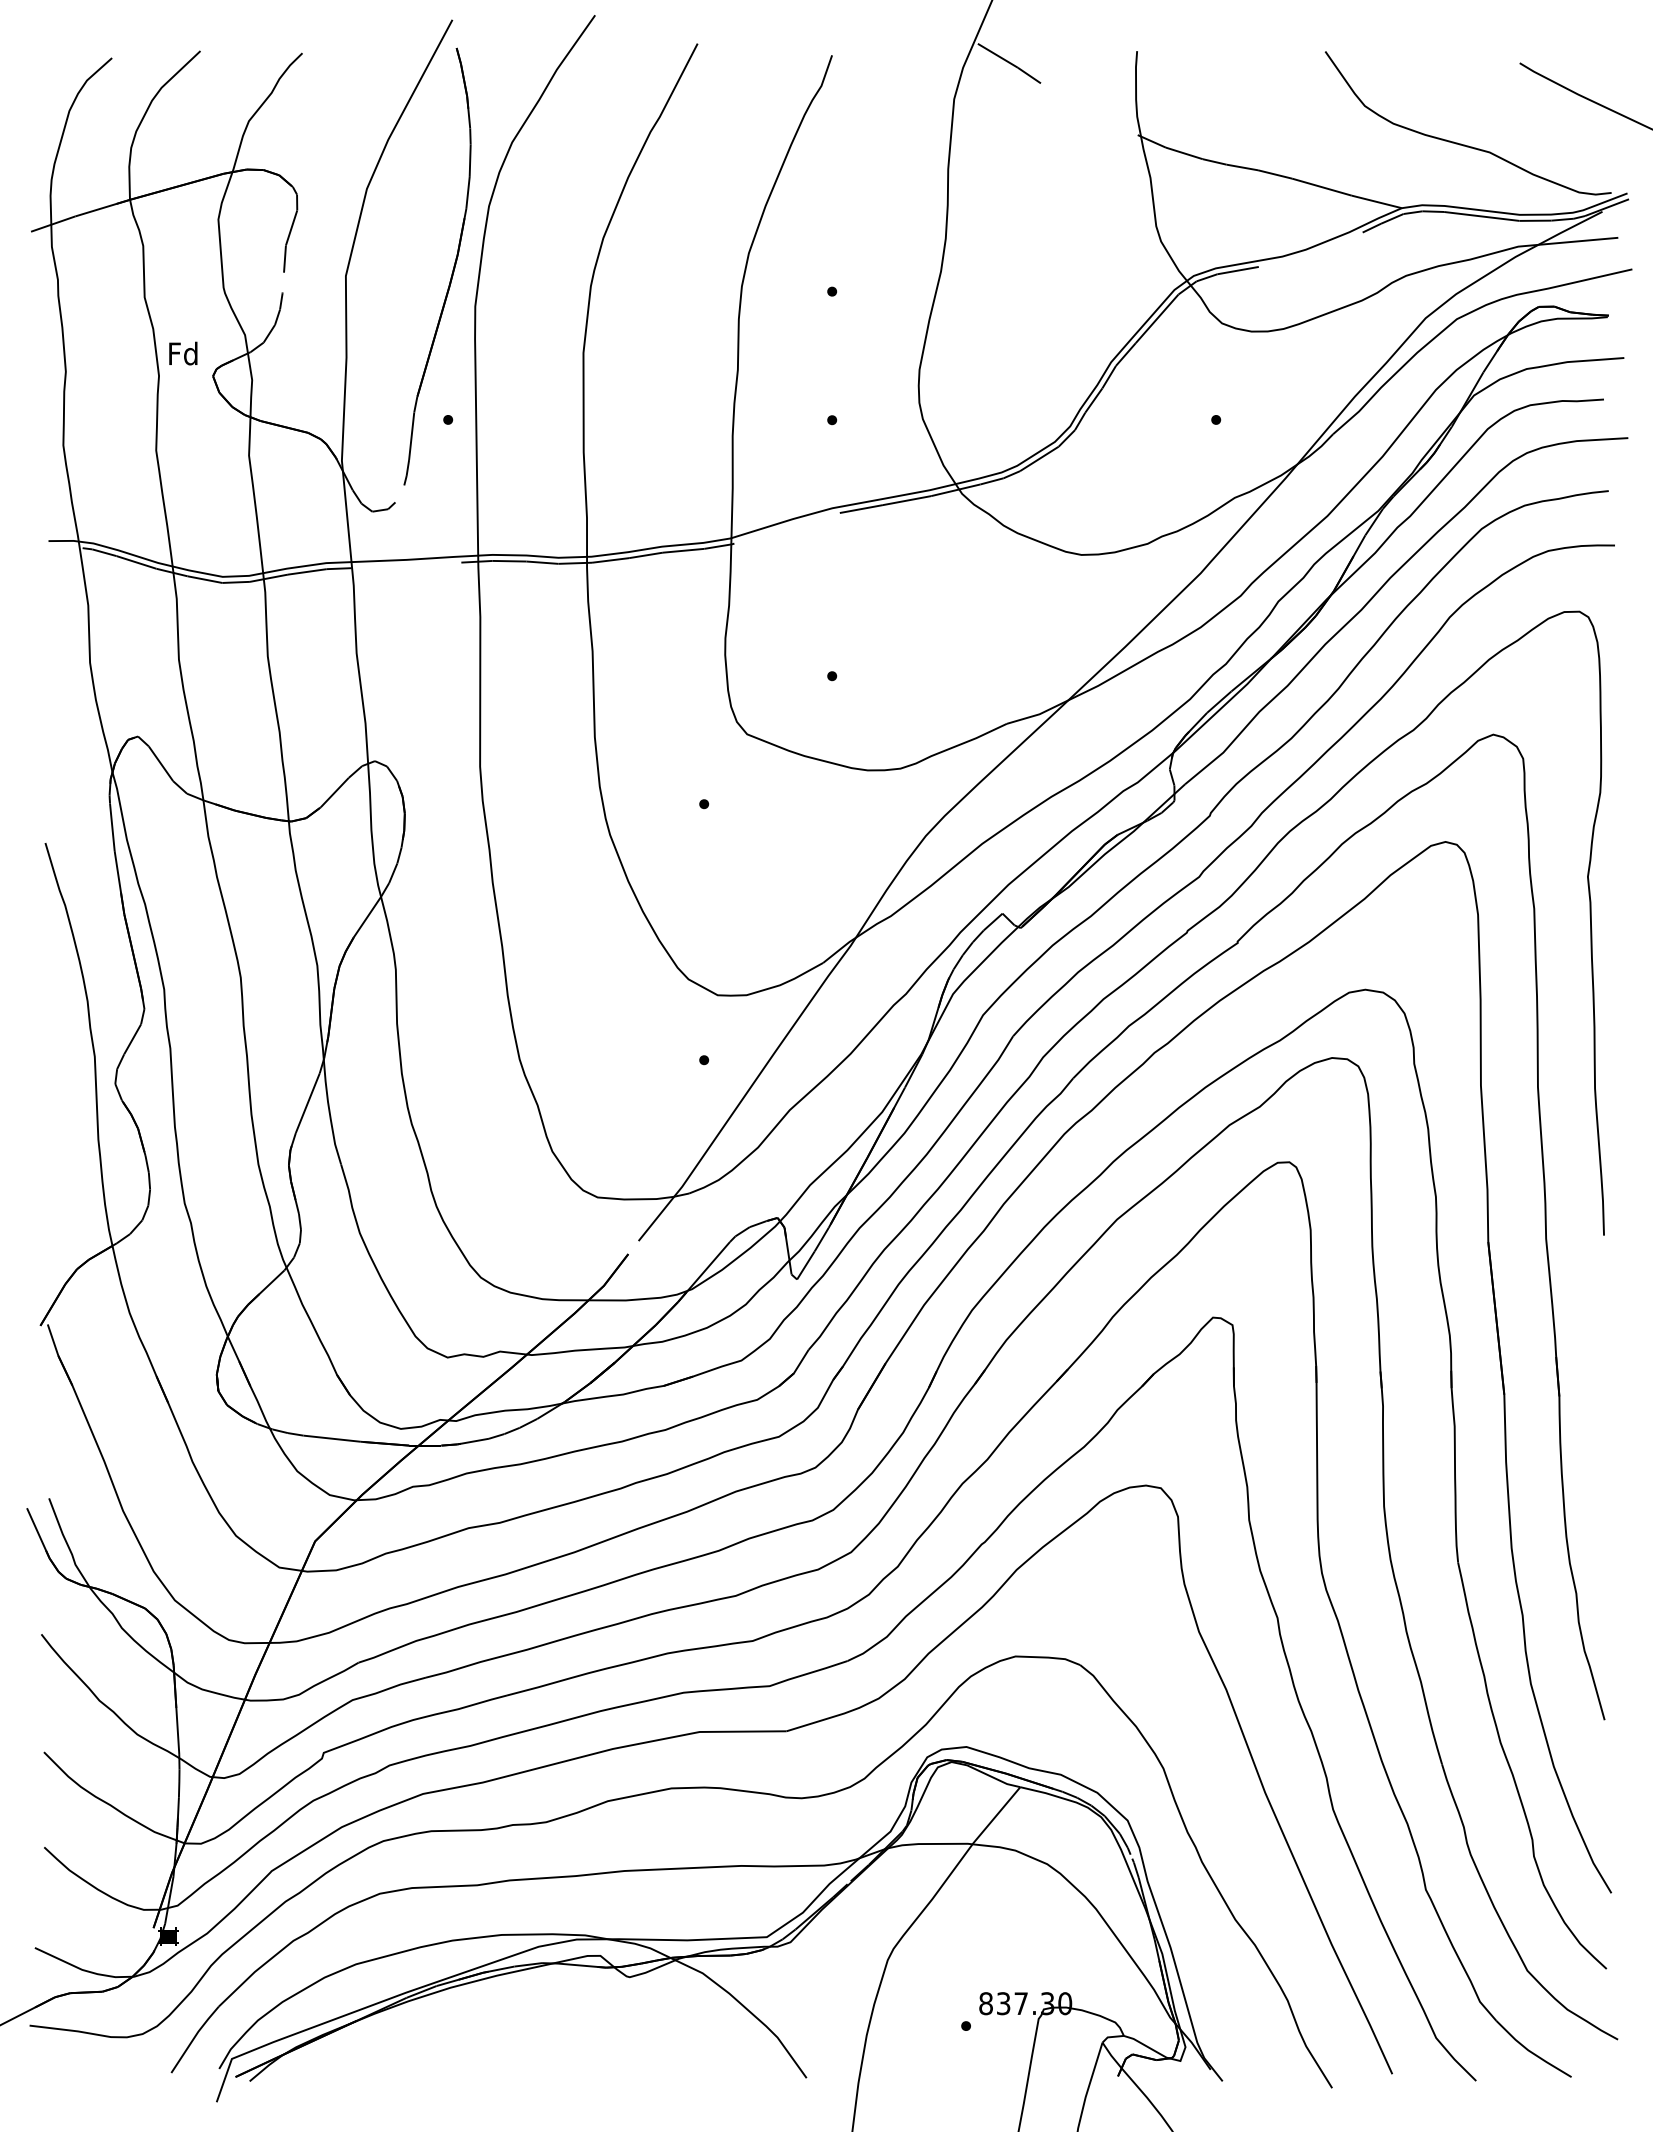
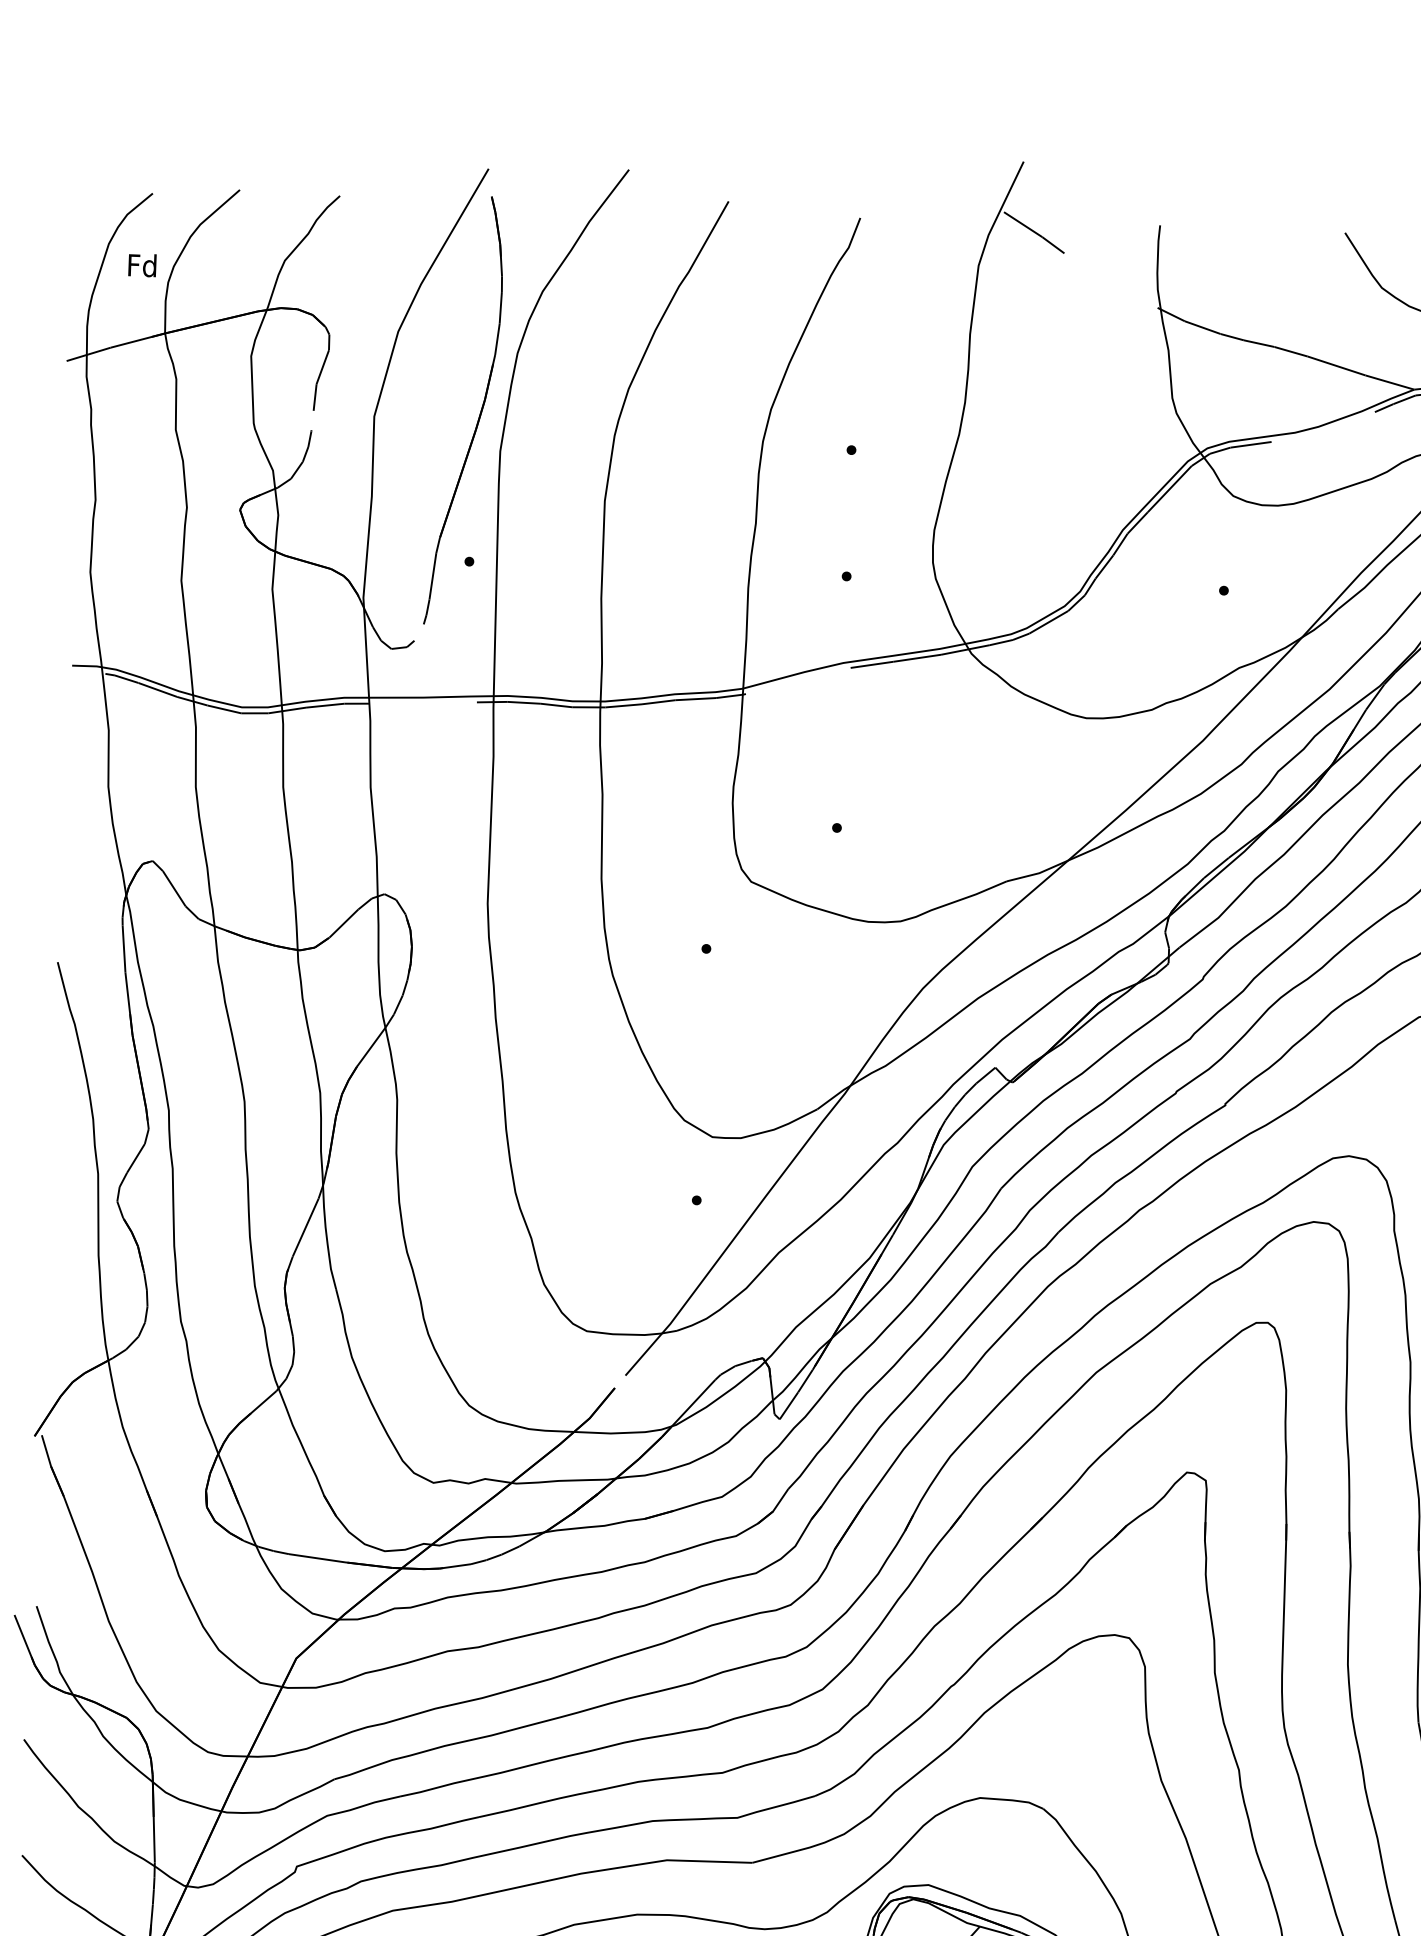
text: (183, 353) -> (142, 265), moved

